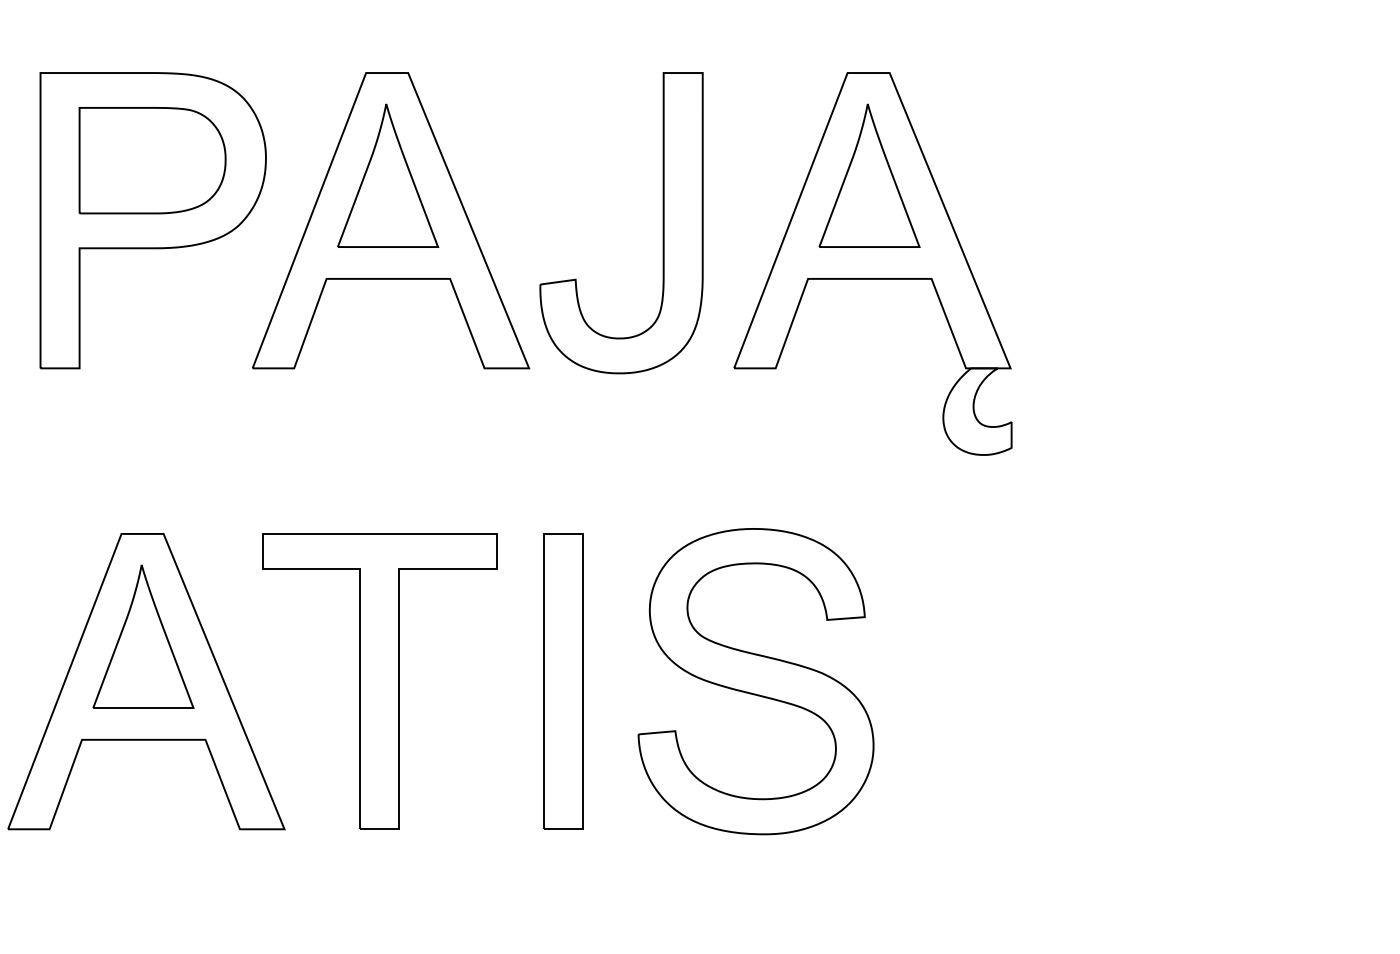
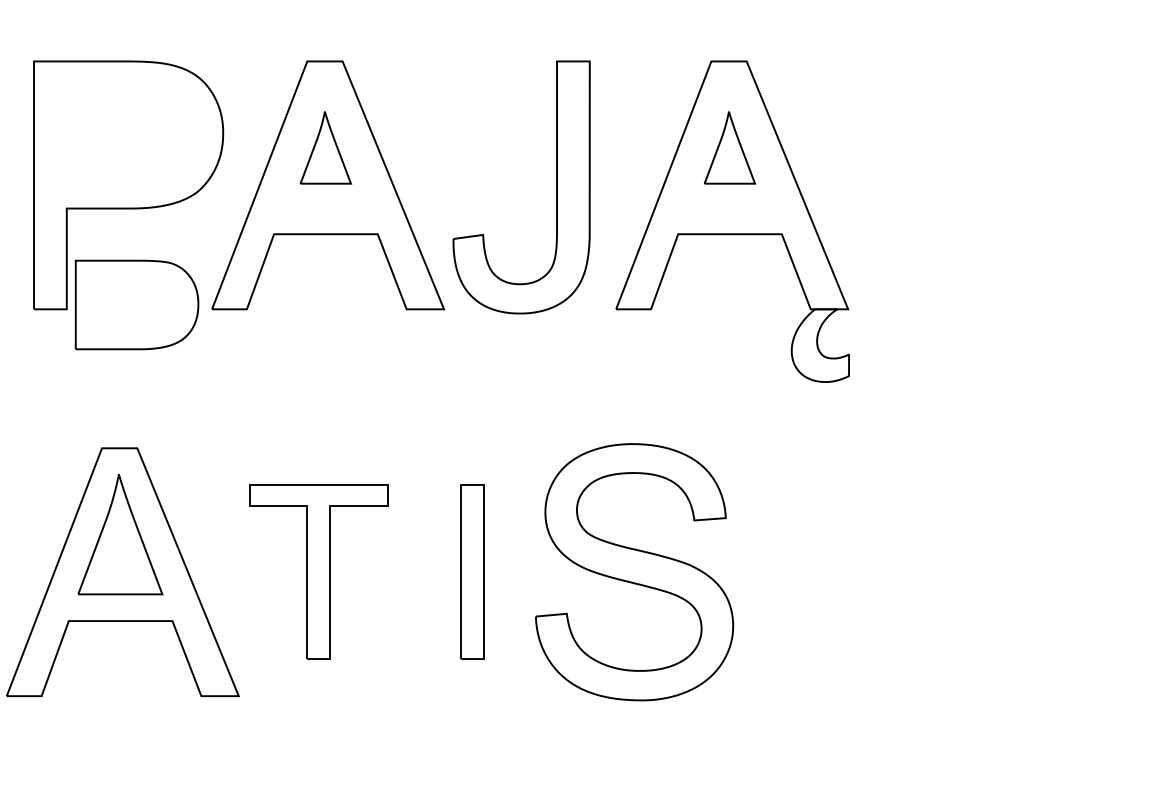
part: (151, 160) -> (136, 304), moved
part: (387, 175) -> (325, 147), size x0.6
part: (869, 175) -> (729, 147), size x0.6
part: (379, 680) -> (318, 571), size x0.7
part: (562, 680) -> (472, 571), size x0.7

